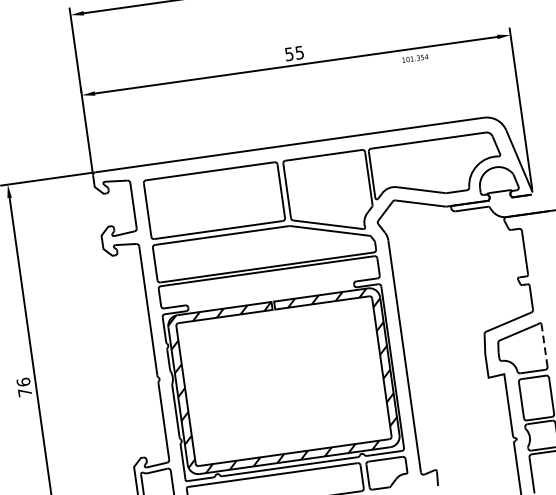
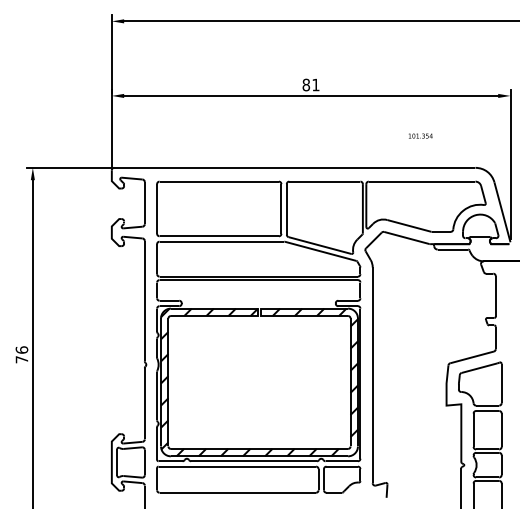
text: (293, 53) -> (310, 84), 55 -> 81
text: (415, 57) -> (420, 135), moved
line: (544, 345) -> (501, 383), dashed -> solid

